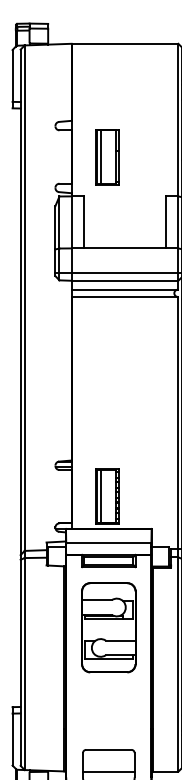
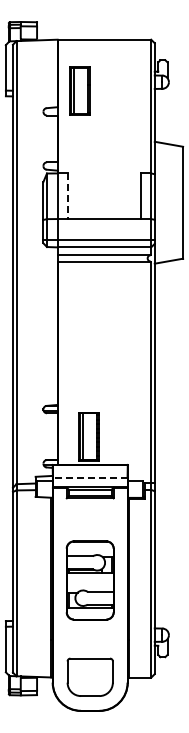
part: (106, 156) -> (79, 90), moved
line: (84, 222) -> (68, 196), solid -> dashed
line: (107, 543) -> (89, 477), solid -> dashed
part: (107, 627) -> (89, 580), moved
line: (107, 771) -> (89, 677), removed

